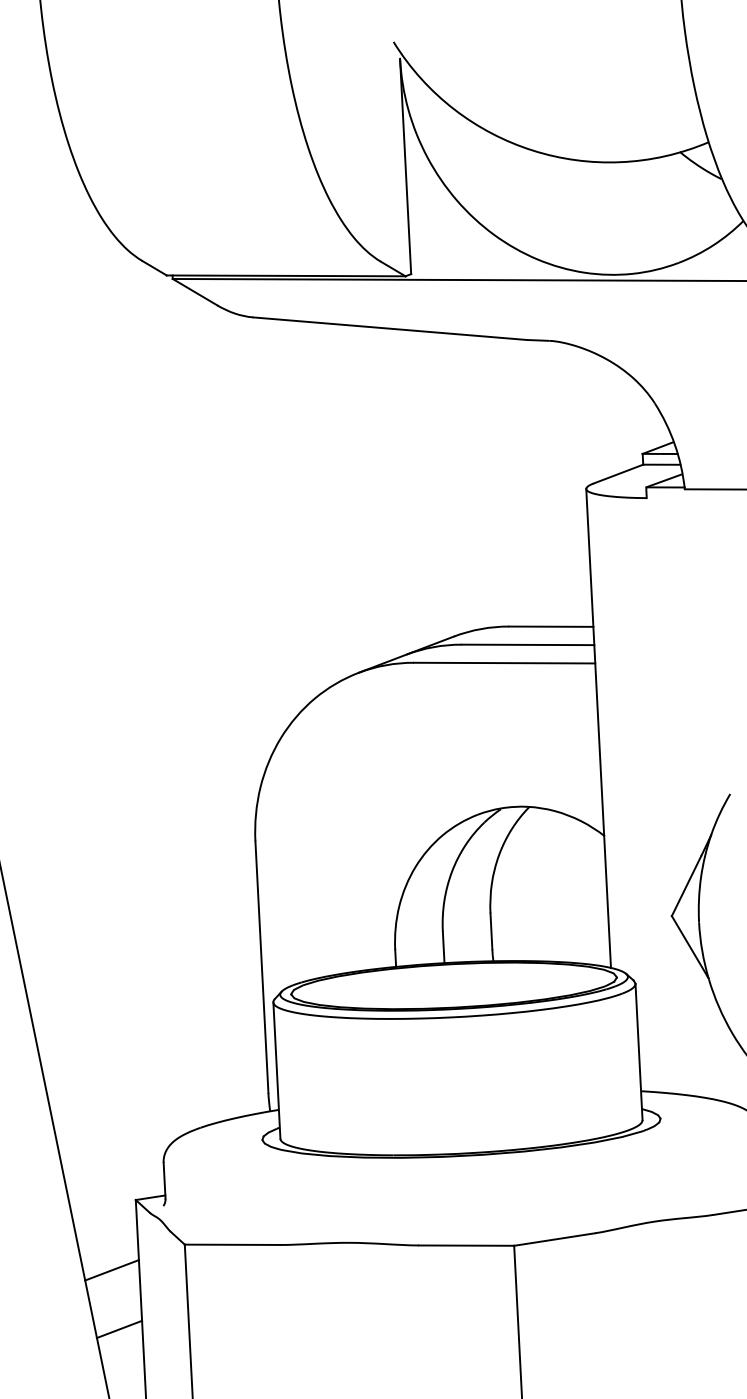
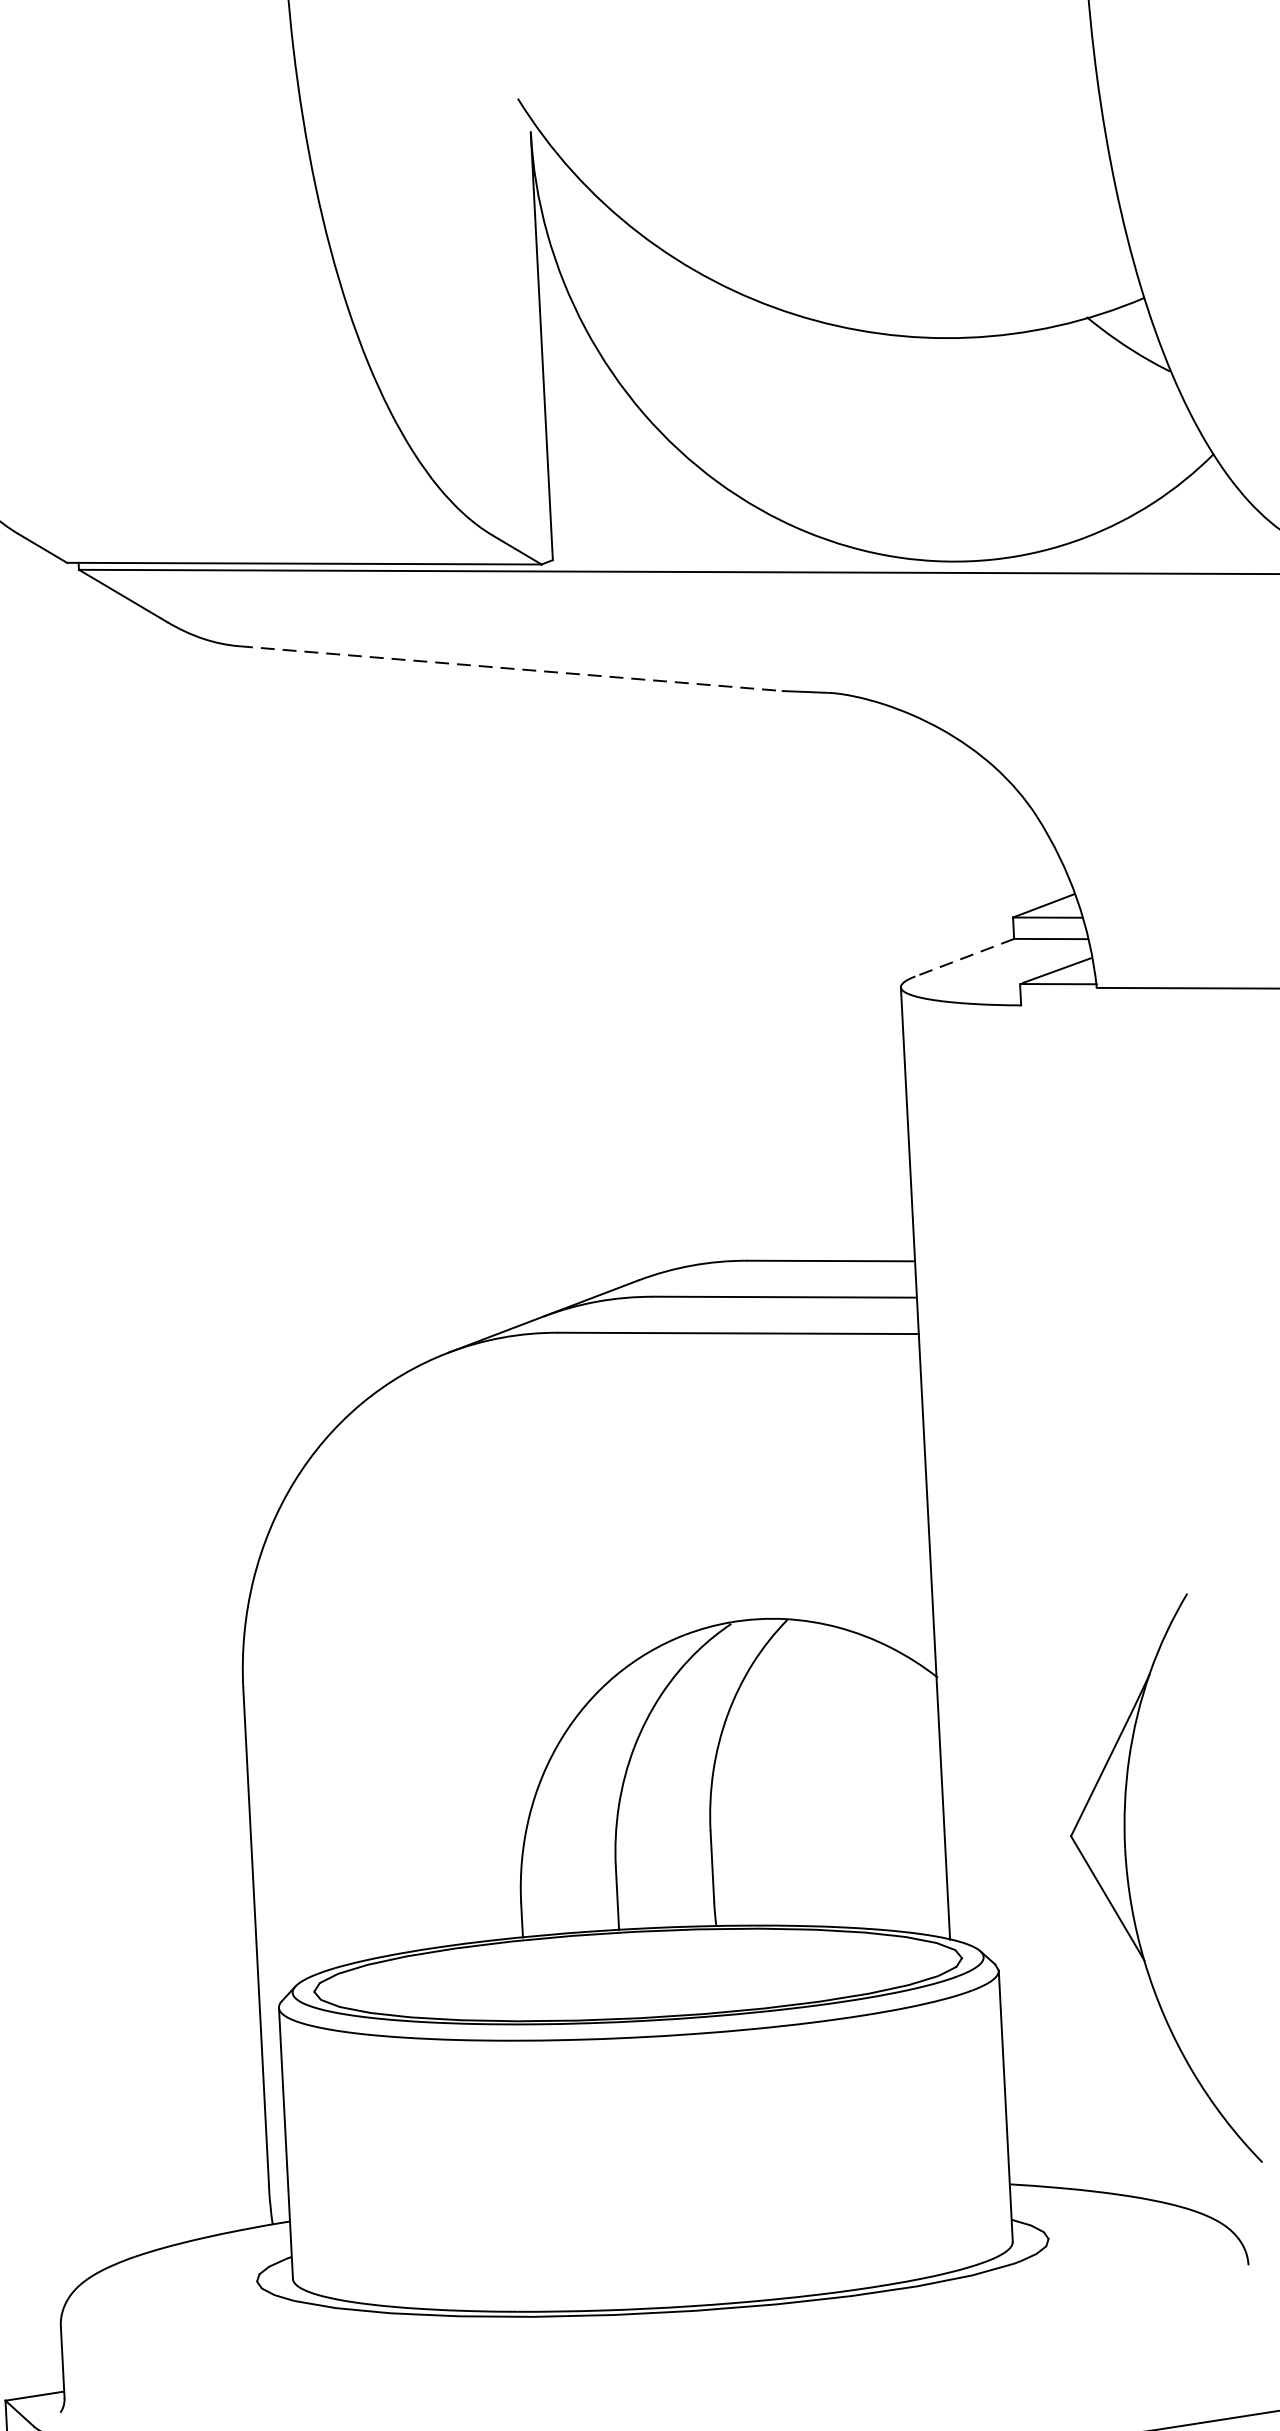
line: (389, 328) -> (509, 668), solid -> dashed
line: (618, 474) -> (964, 958), solid -> dashed

